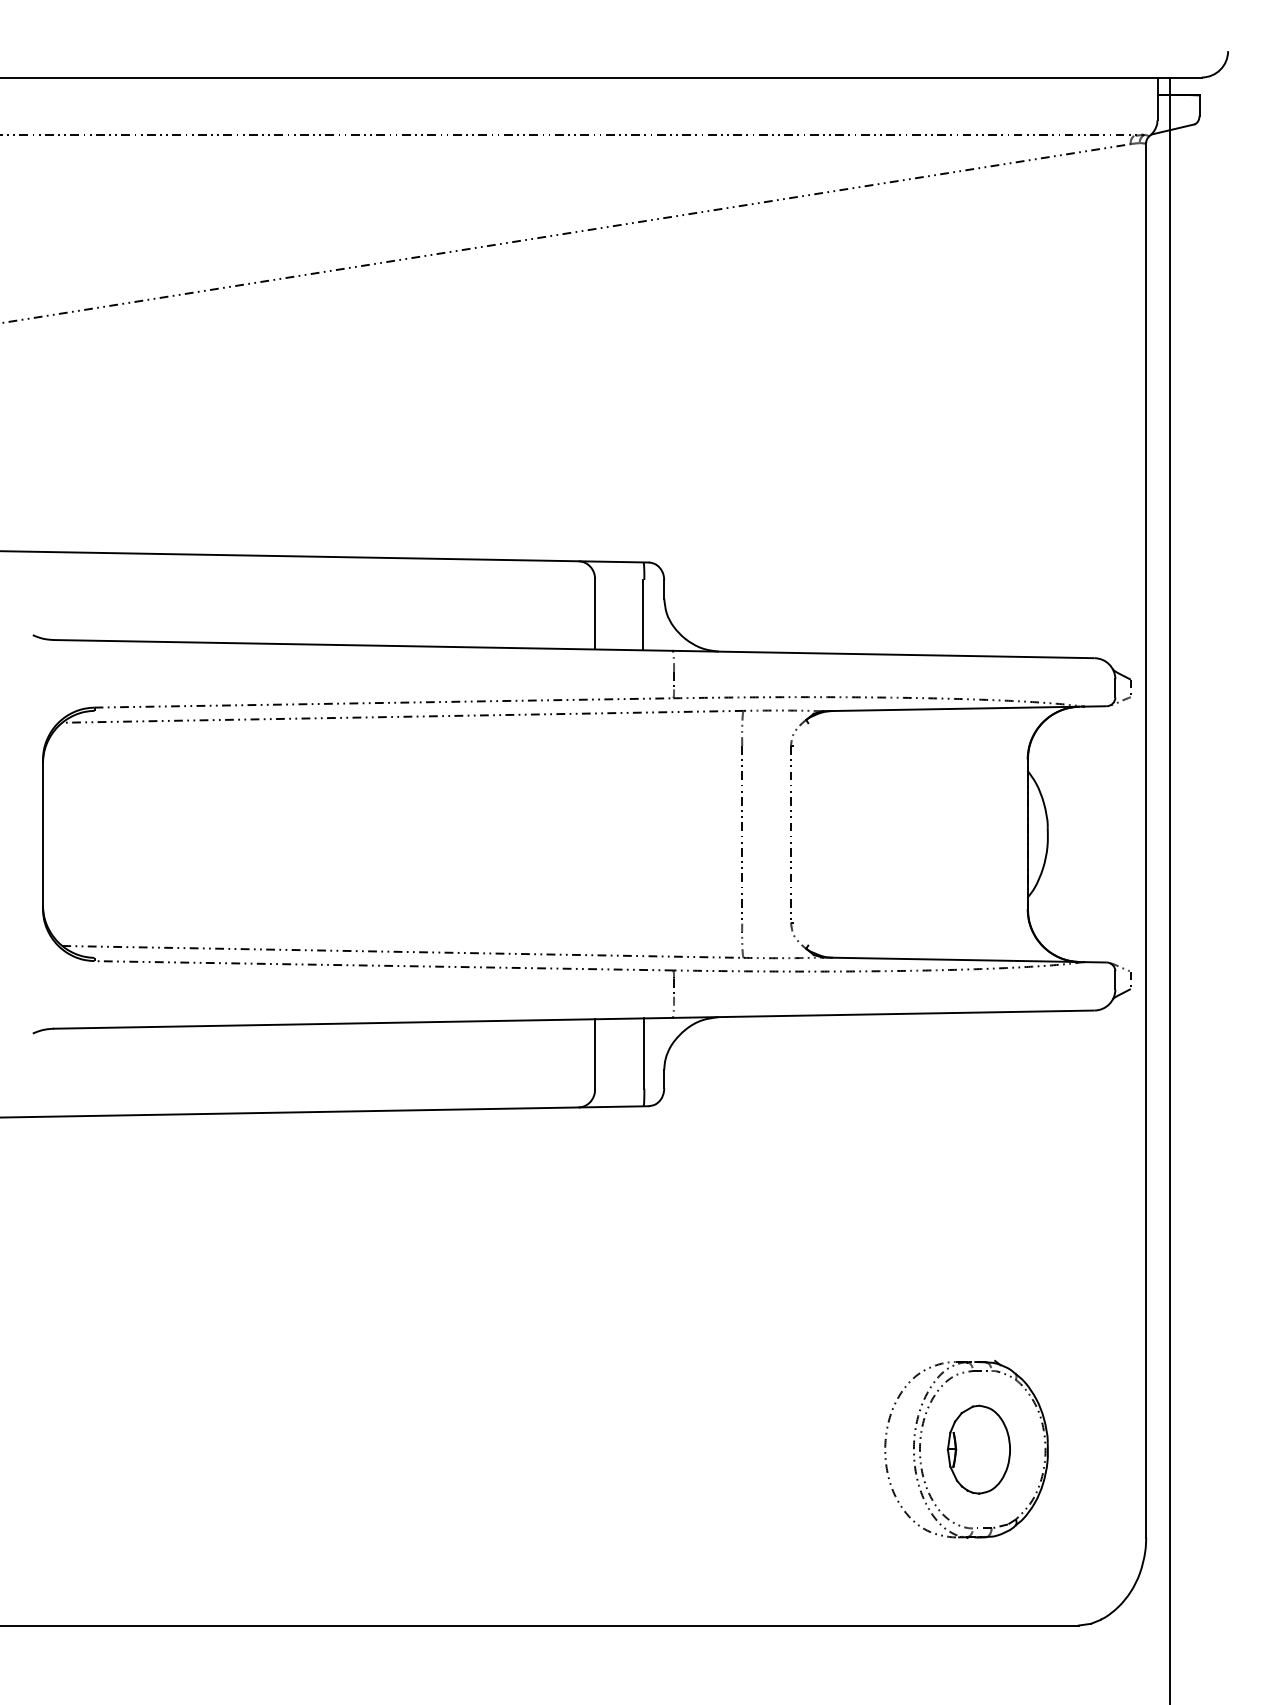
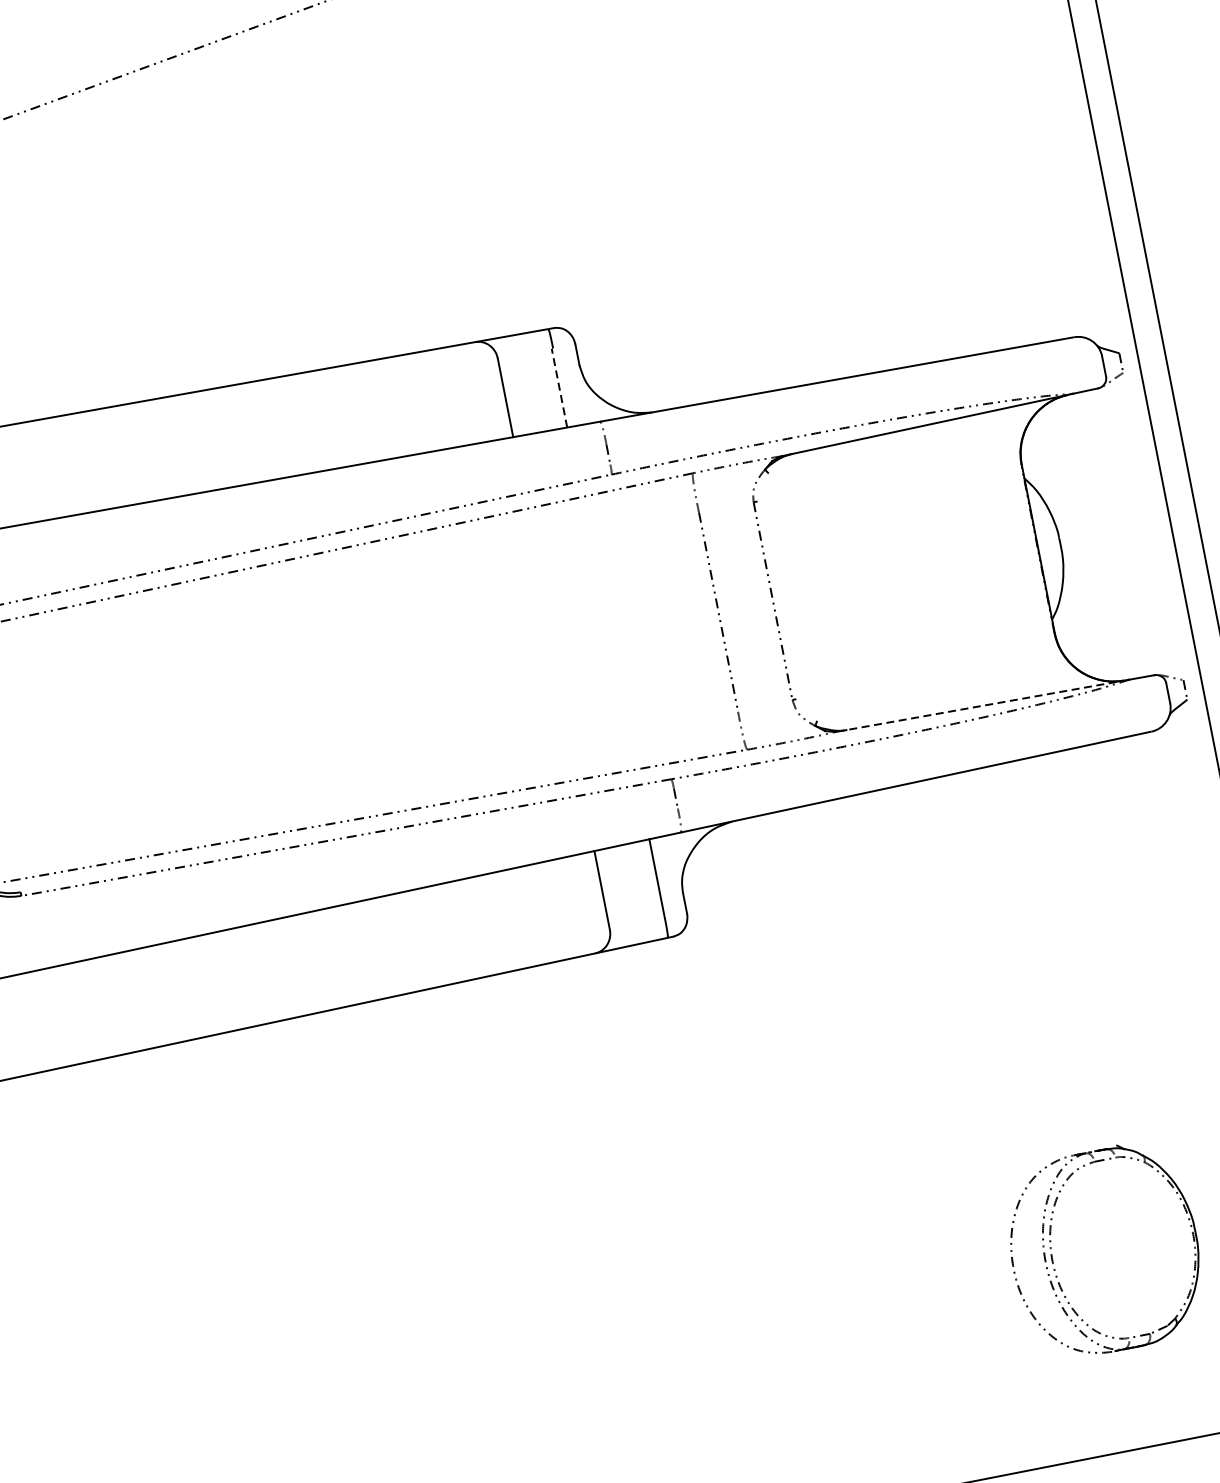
line: (643, 614) -> (559, 387), solid -> dashed
line: (954, 959) -> (983, 705), solid -> dashed
part: (978, 1449) -> (1118, 1248), removed

